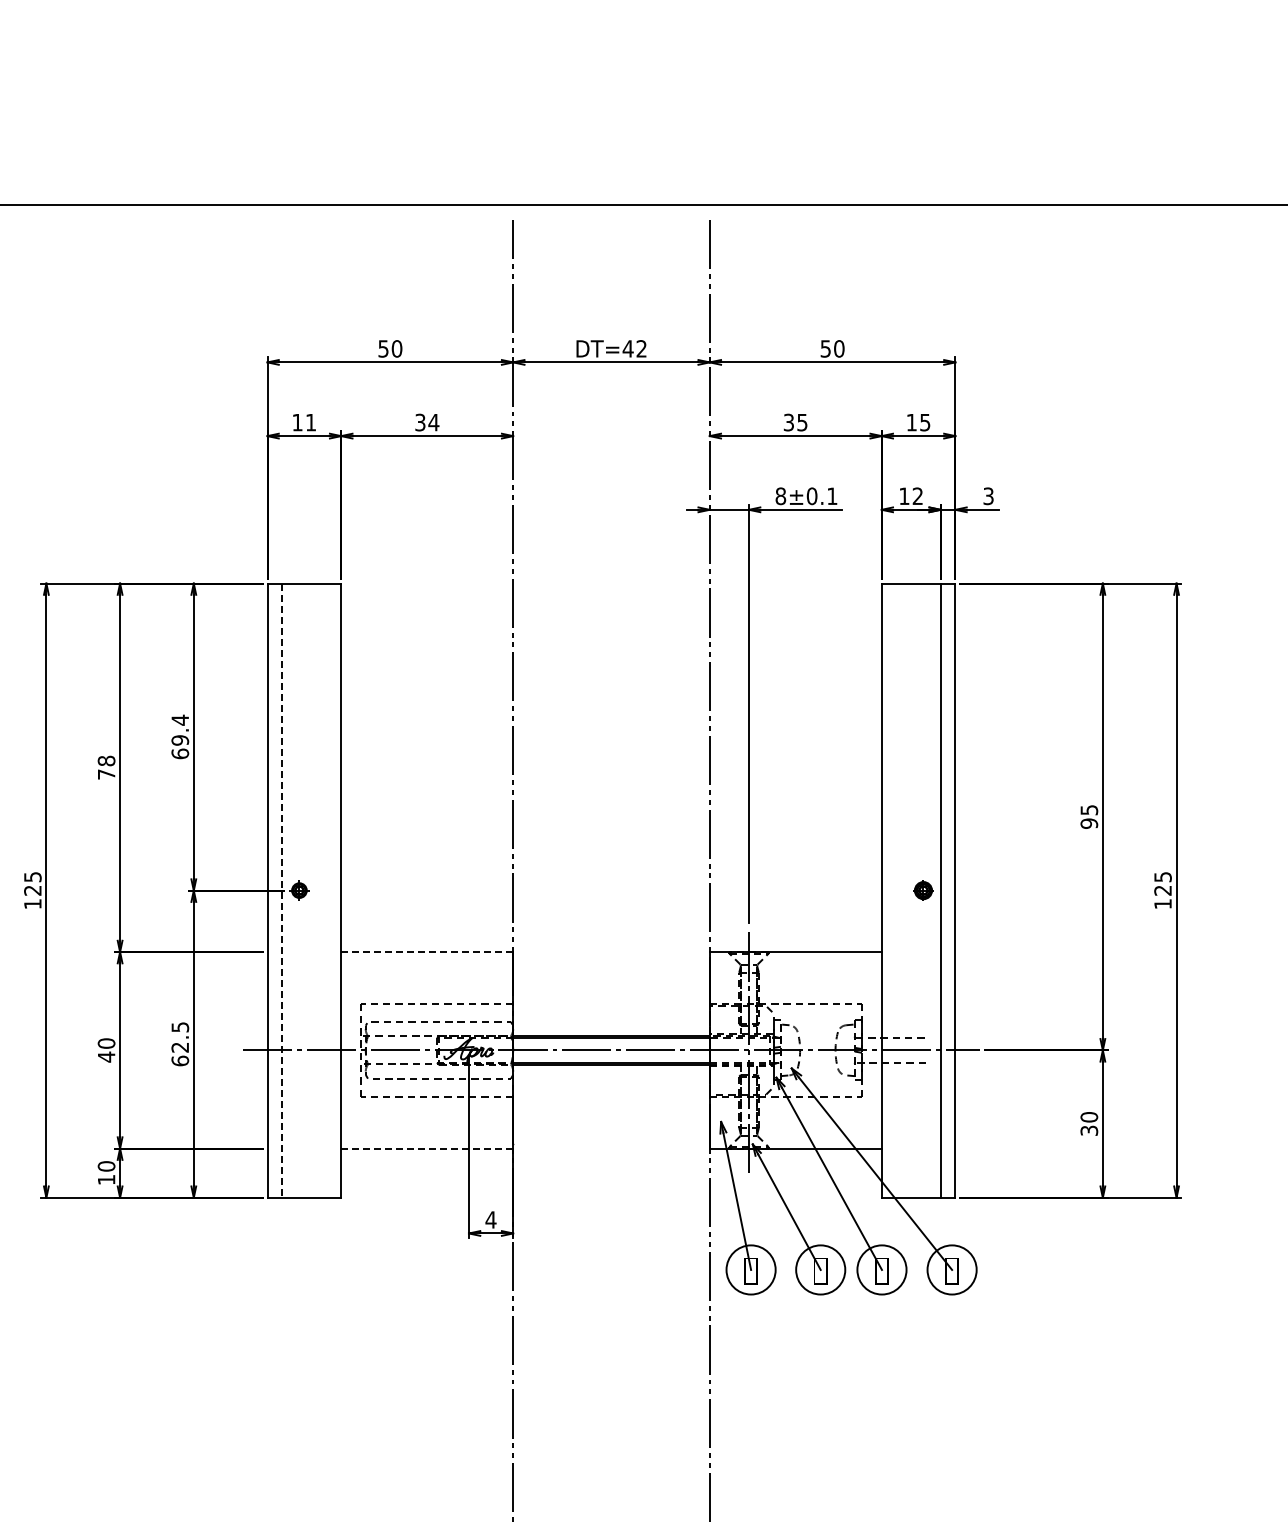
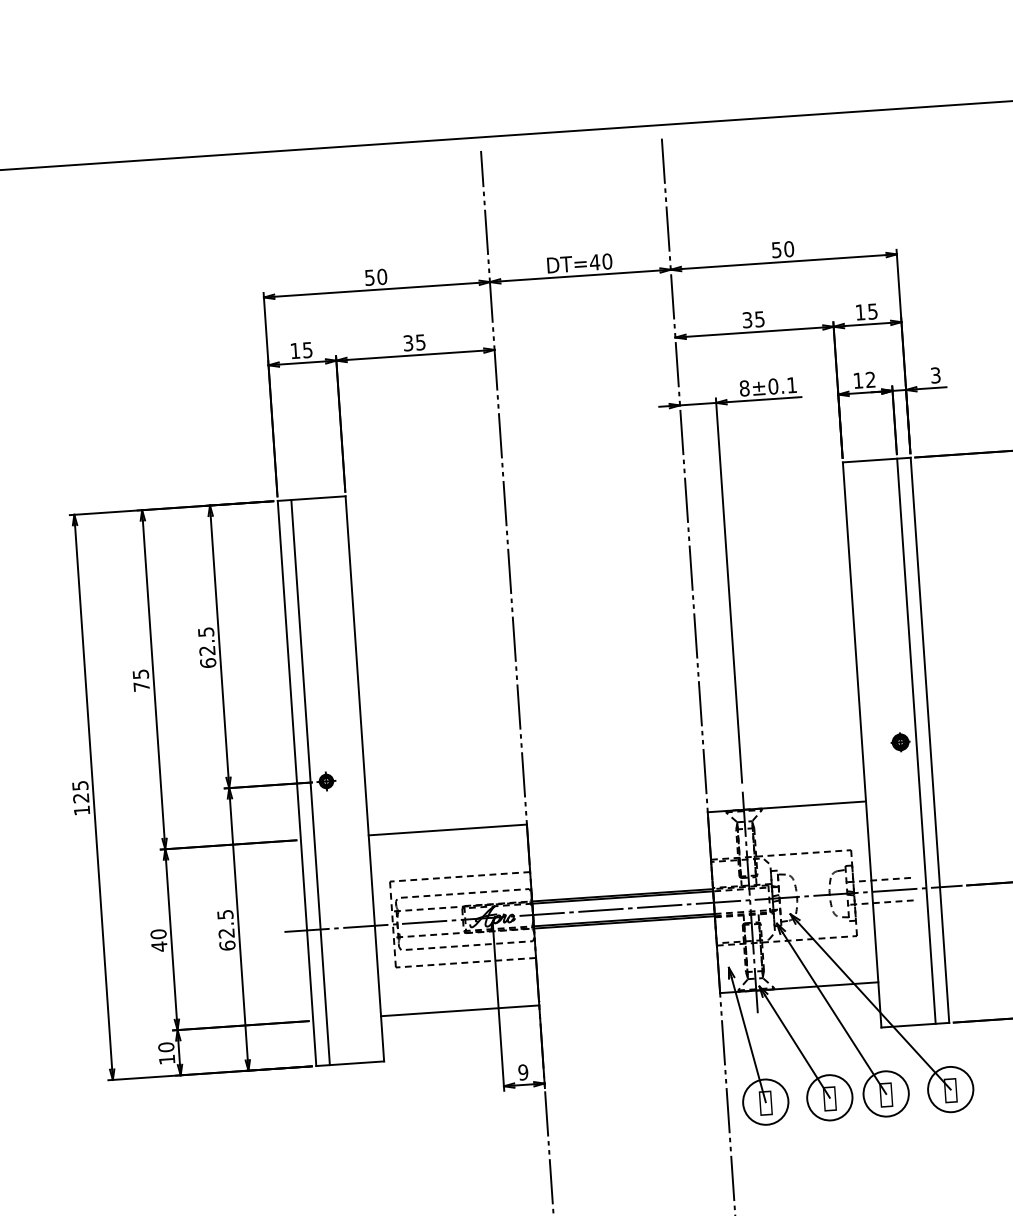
text: (641, 348) -> (607, 261), DT=42 -> DT=40
text: (310, 422) -> (307, 350), 11 -> 15
text: (433, 422) -> (420, 342), 34 -> 35
text: (180, 729) -> (206, 640), 69.4 -> 62.5
text: (106, 760) -> (140, 673), 78 -> 75
line: (282, 891) -> (310, 783), dashed -> solid
line: (427, 952) -> (448, 830), dashed -> solid
line: (427, 1148) -> (460, 1010), dashed -> solid
text: (490, 1219) -> (522, 1072), 4 -> 9

